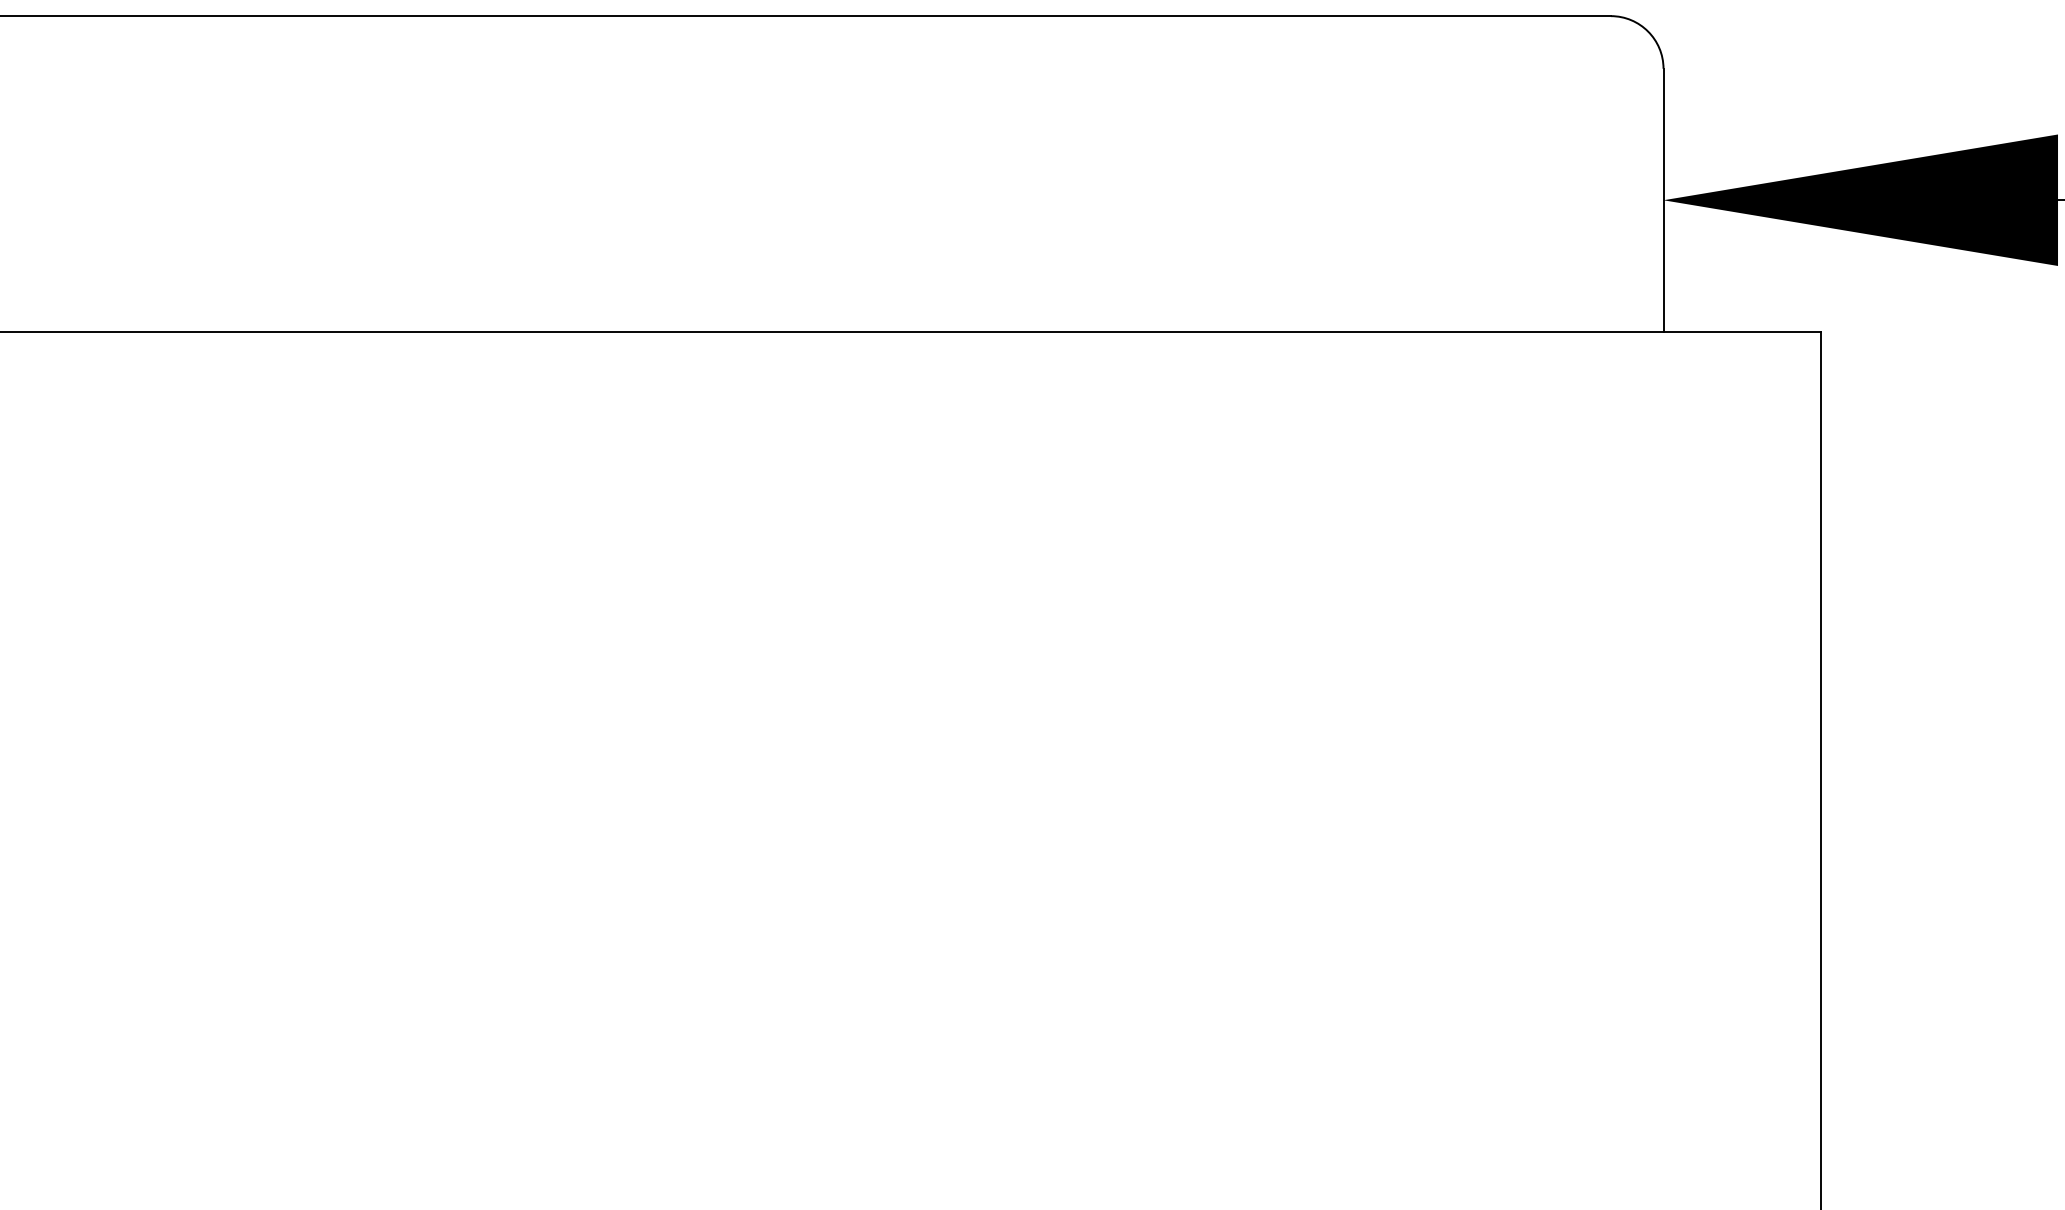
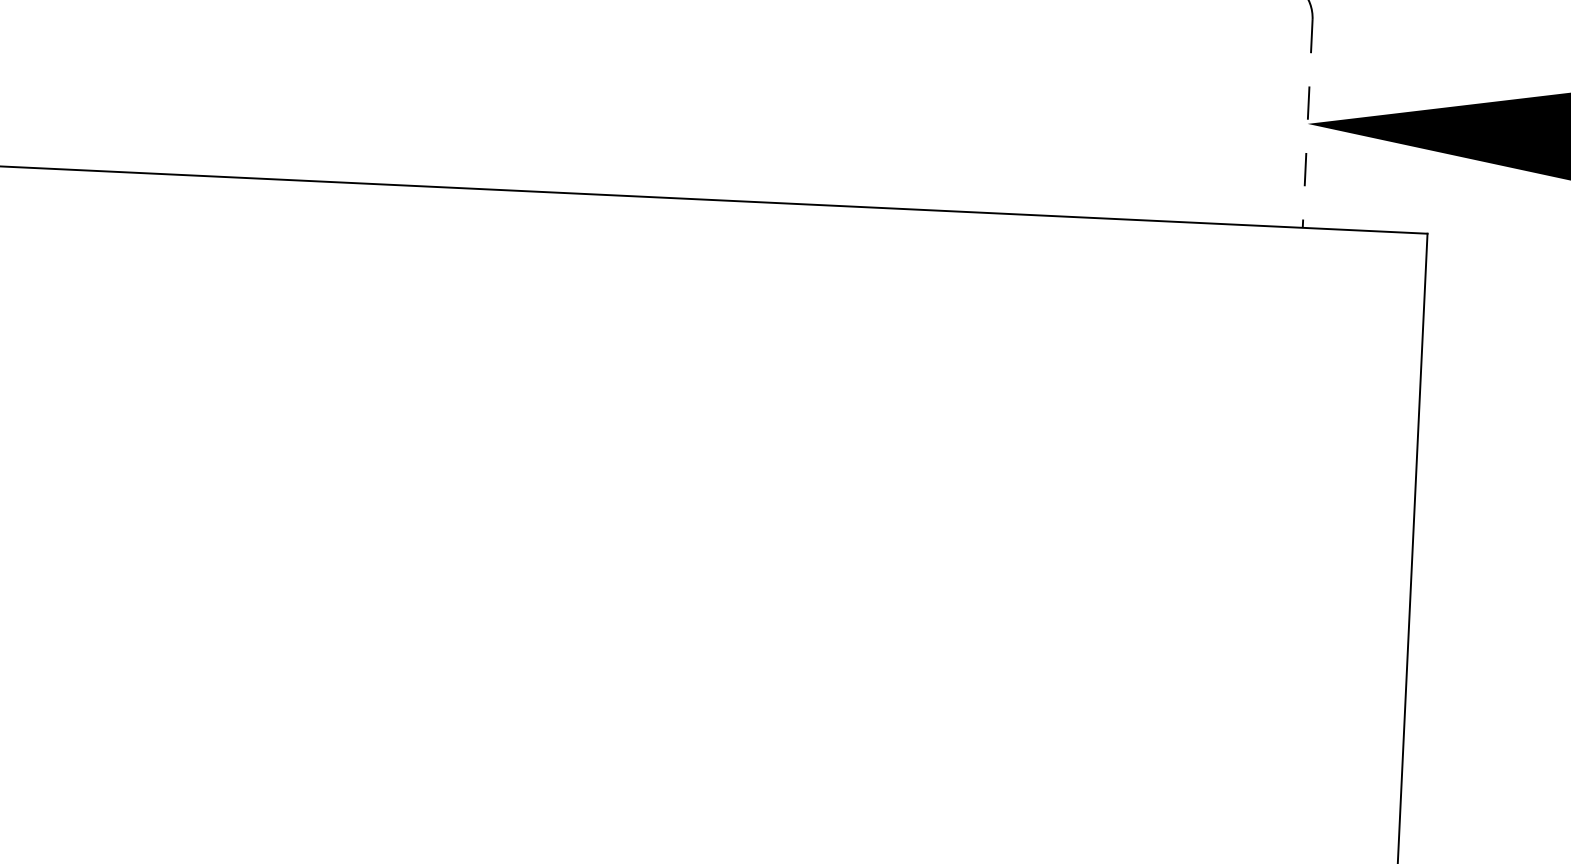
line: (1663, 200) -> (1307, 124), solid -> dashed

